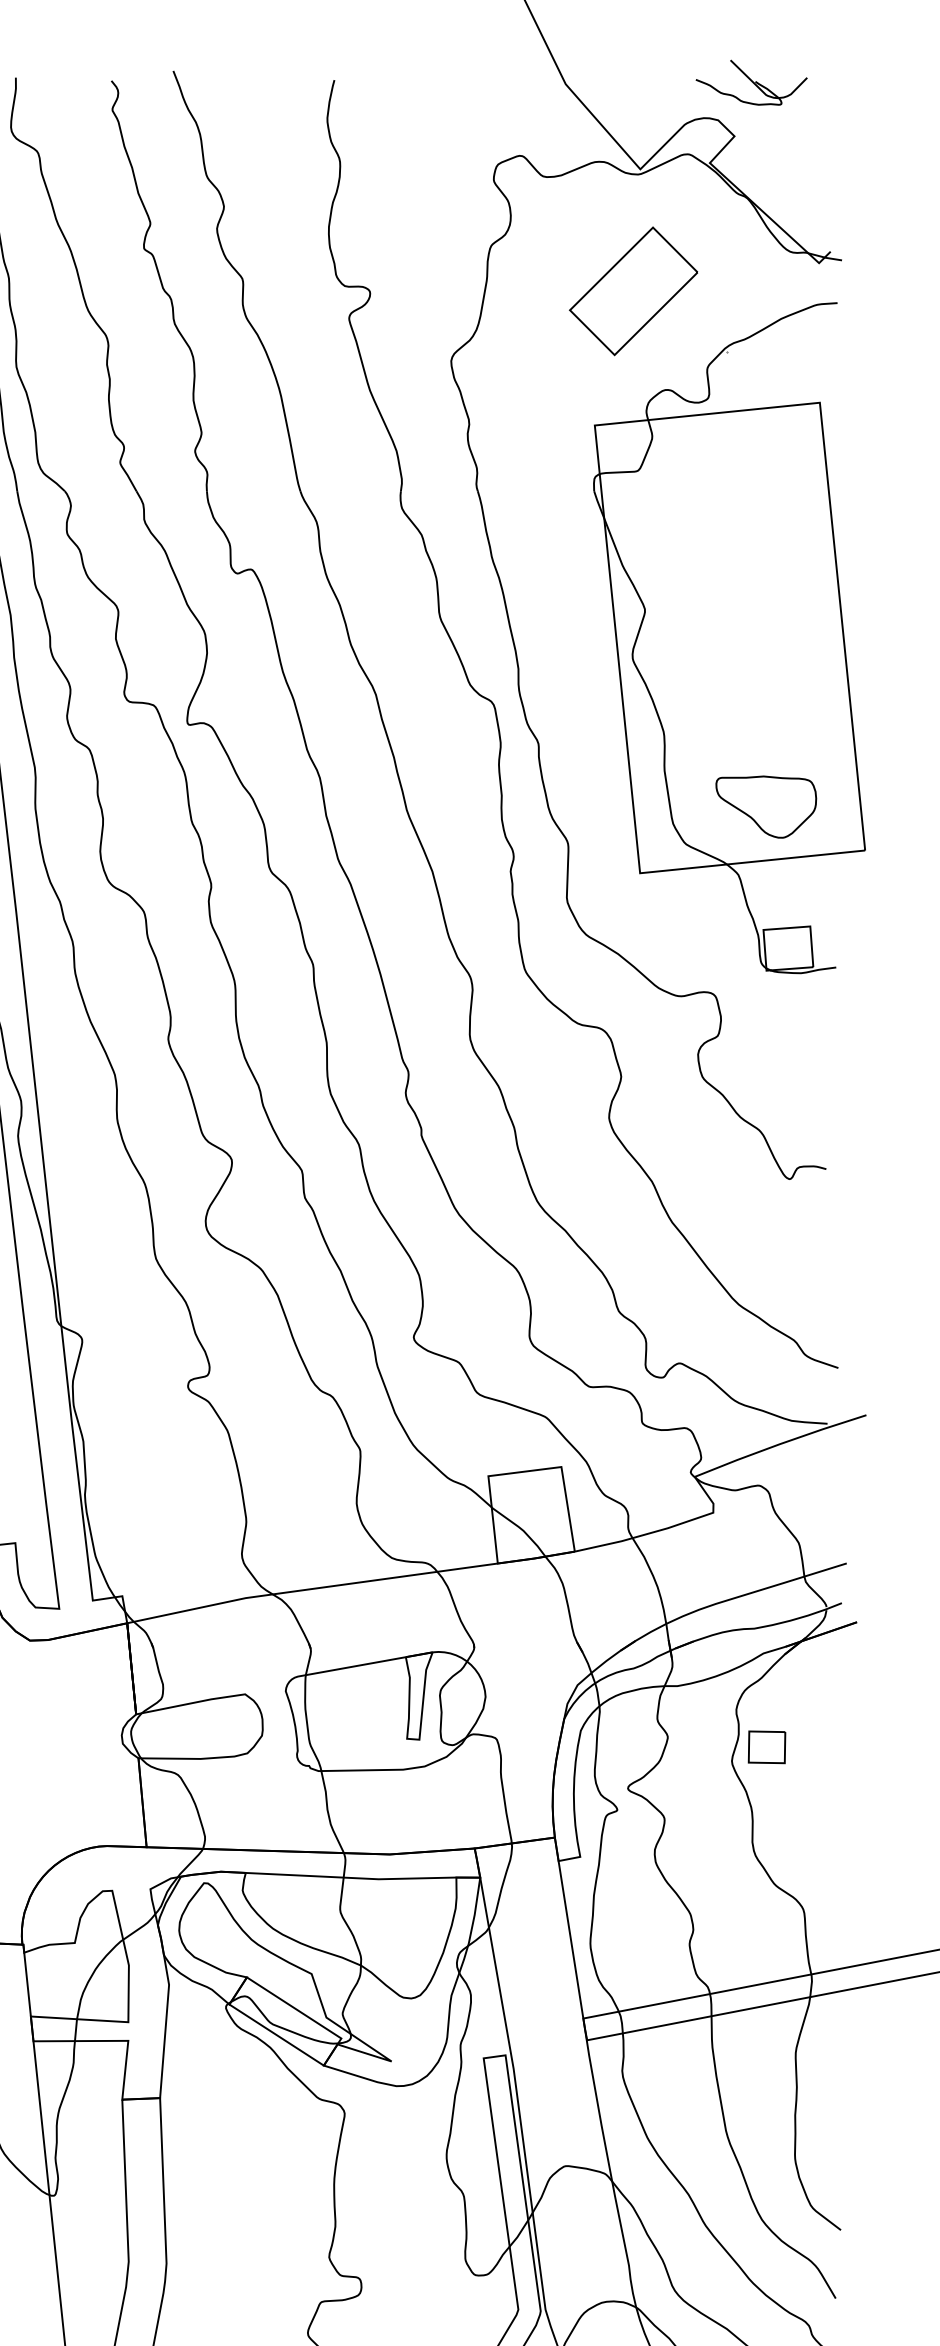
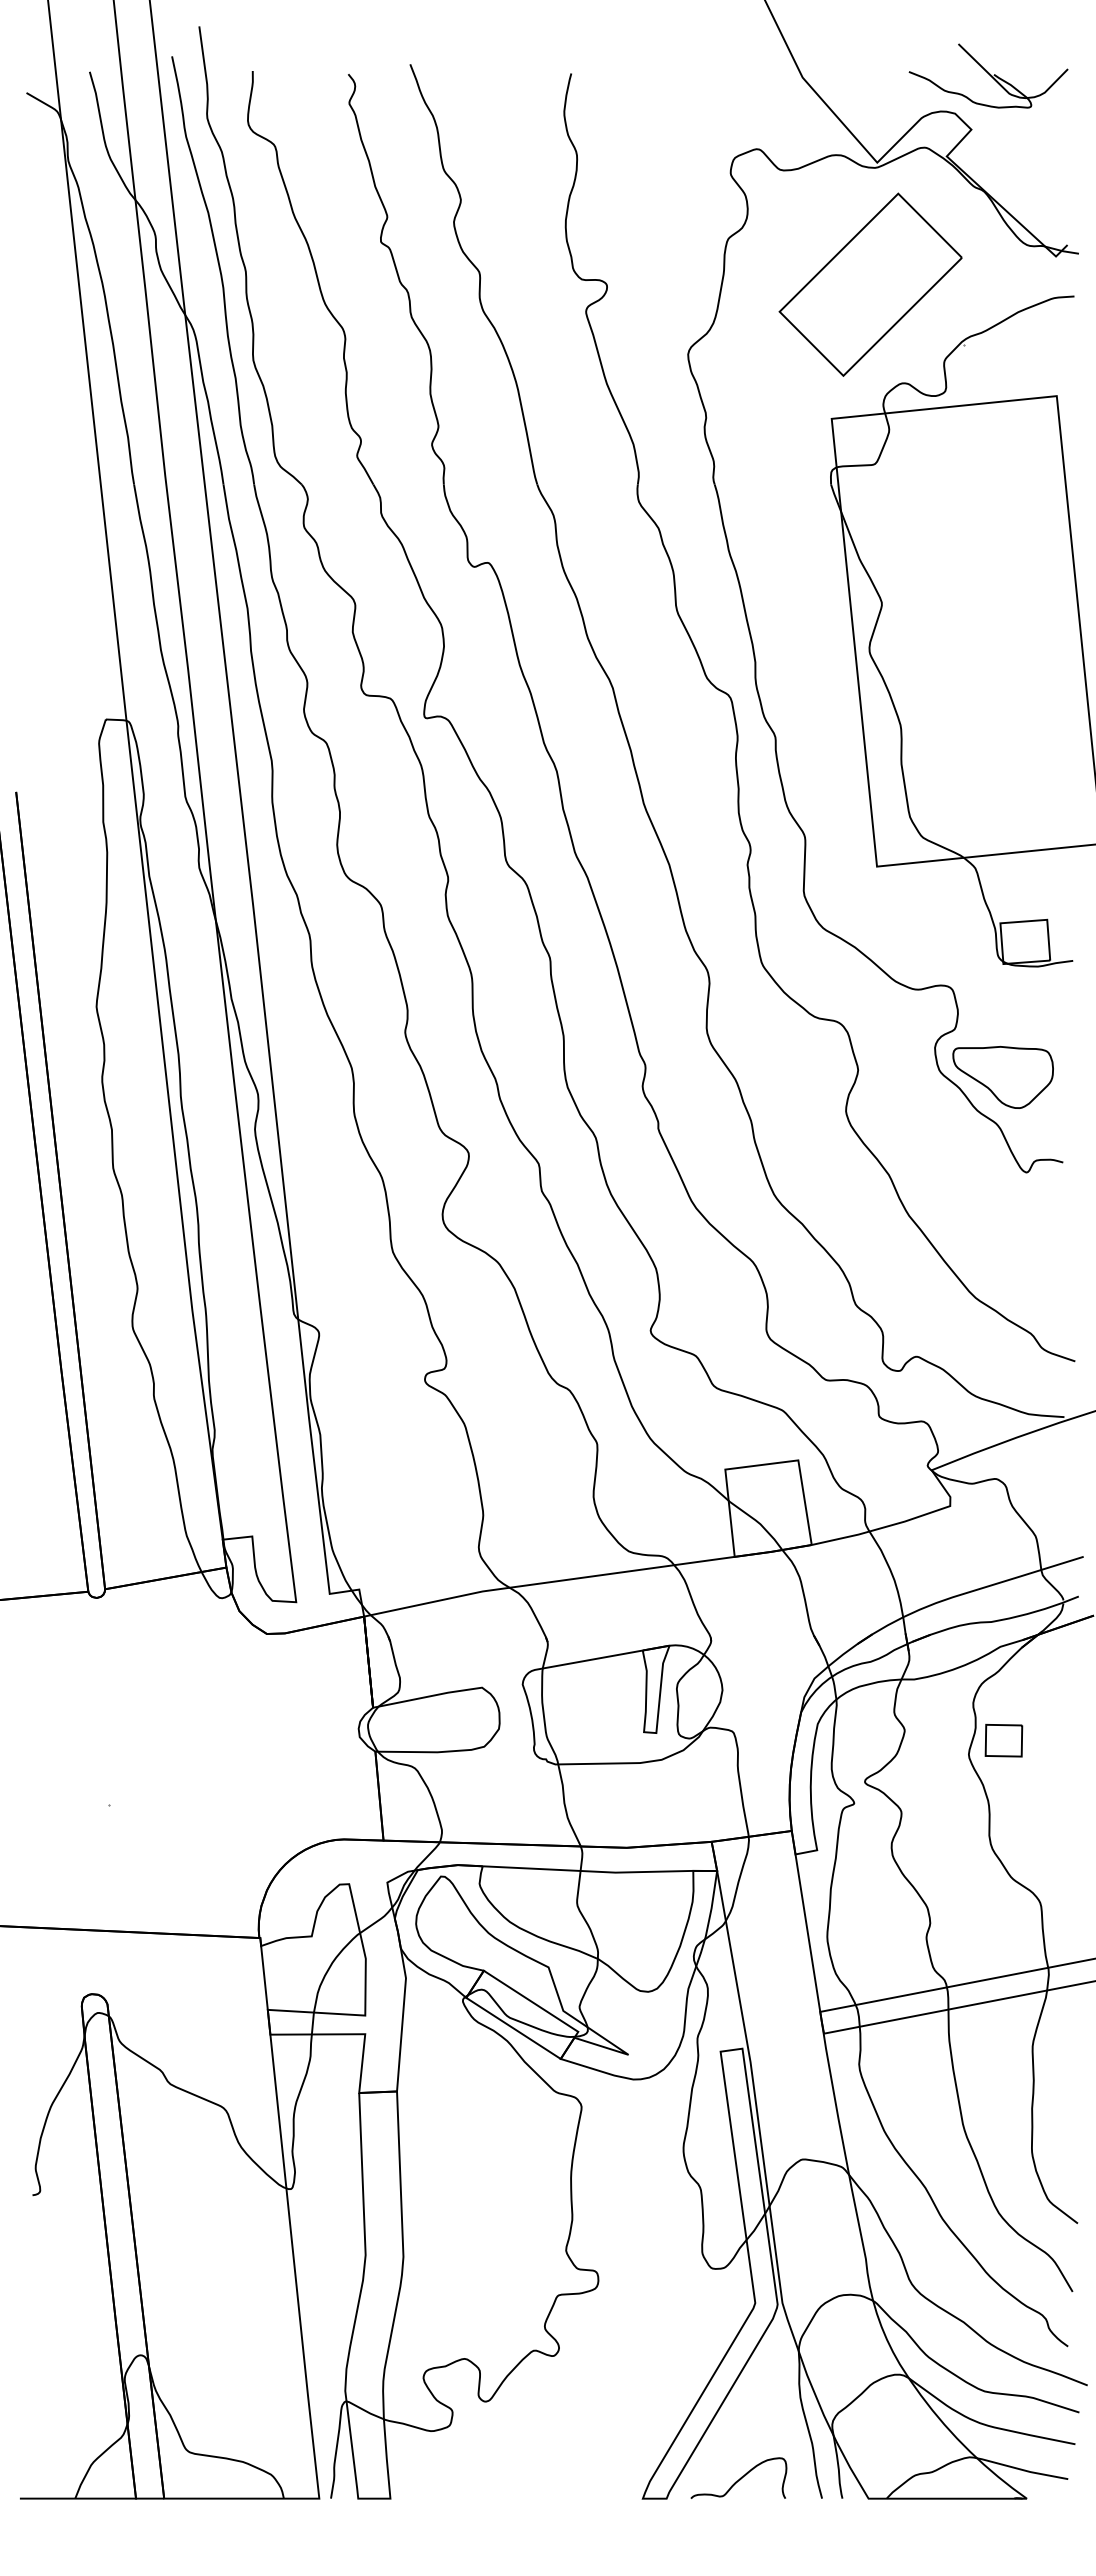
part: (751, 82) -> (988, 75), size x1.43
part: (633, 291) -> (870, 284), size x1.43
part: (765, 807) -> (1002, 1077), moved

